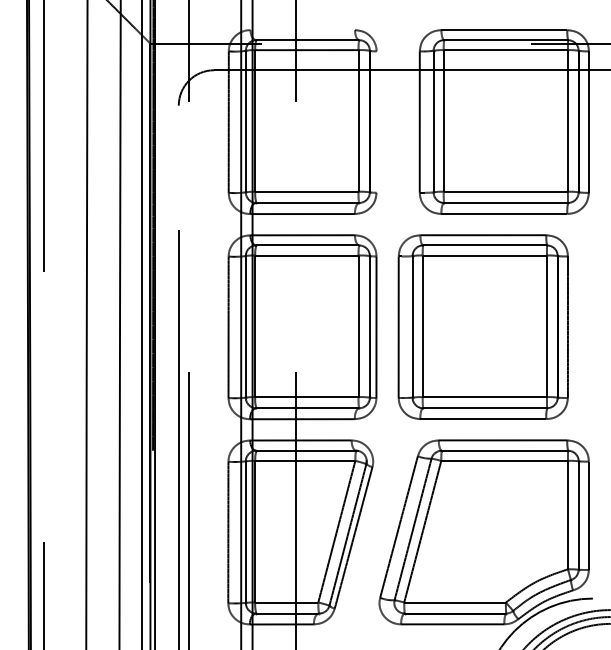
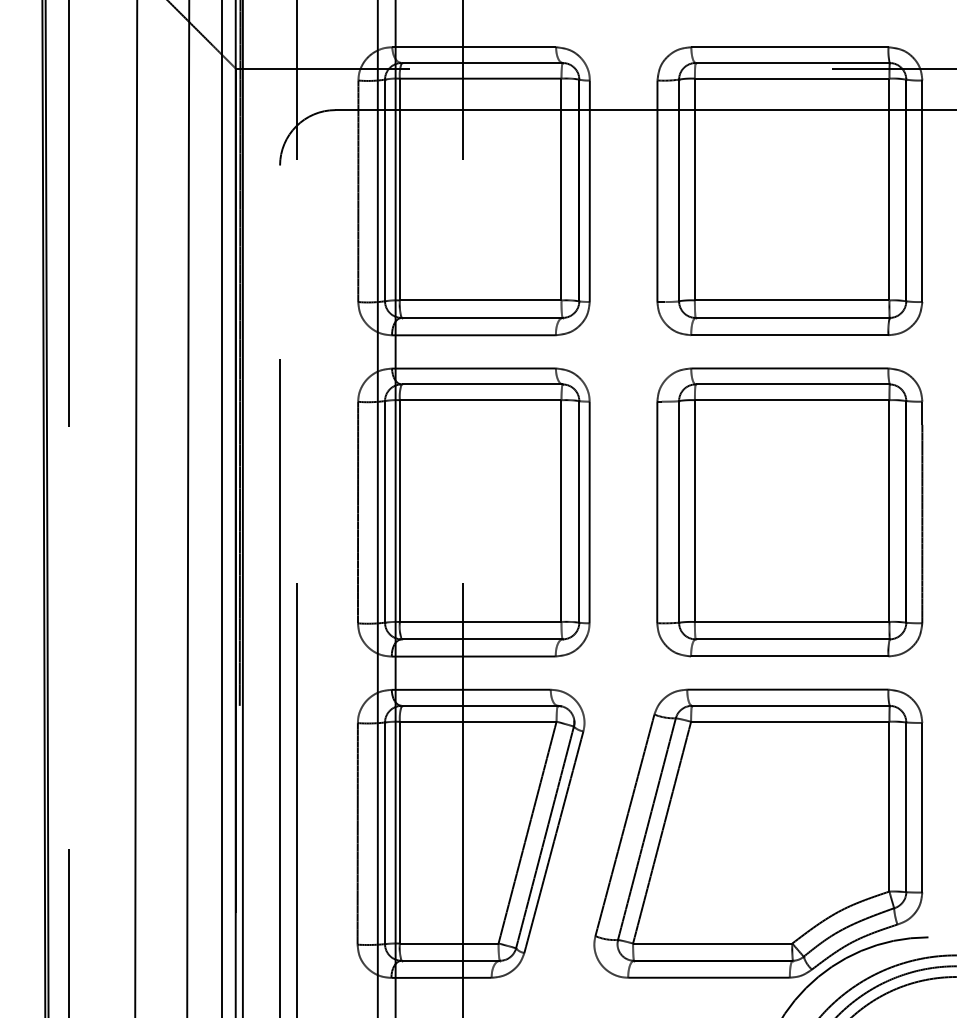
line: (302, 30) -> (473, 47), added
line: (376, 121) -> (589, 190), added
part: (482, 326) -> (788, 511), moved

